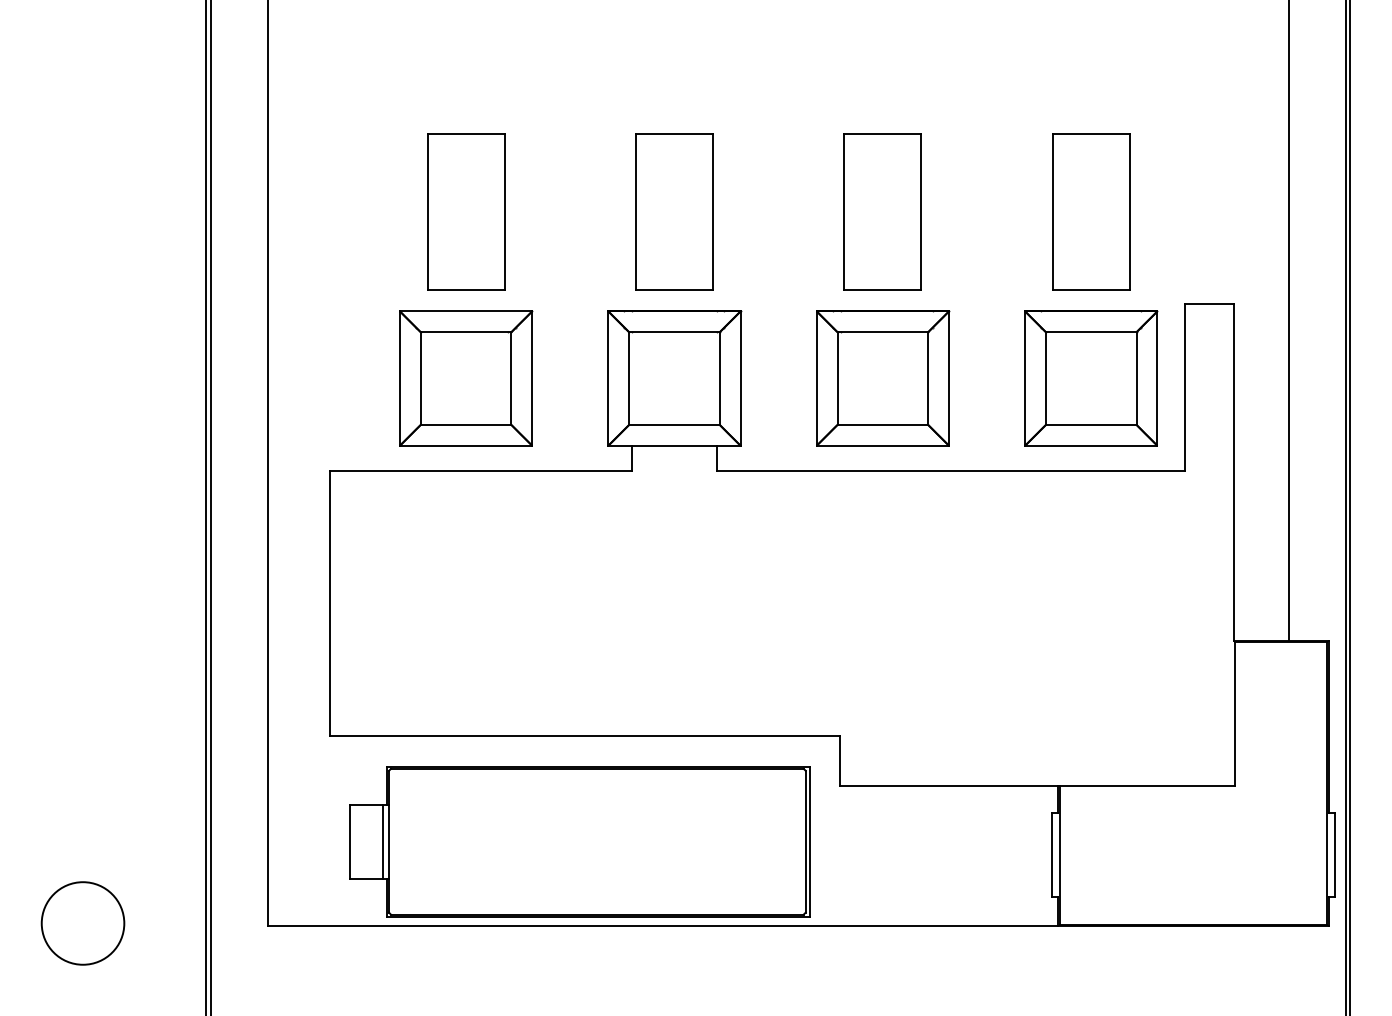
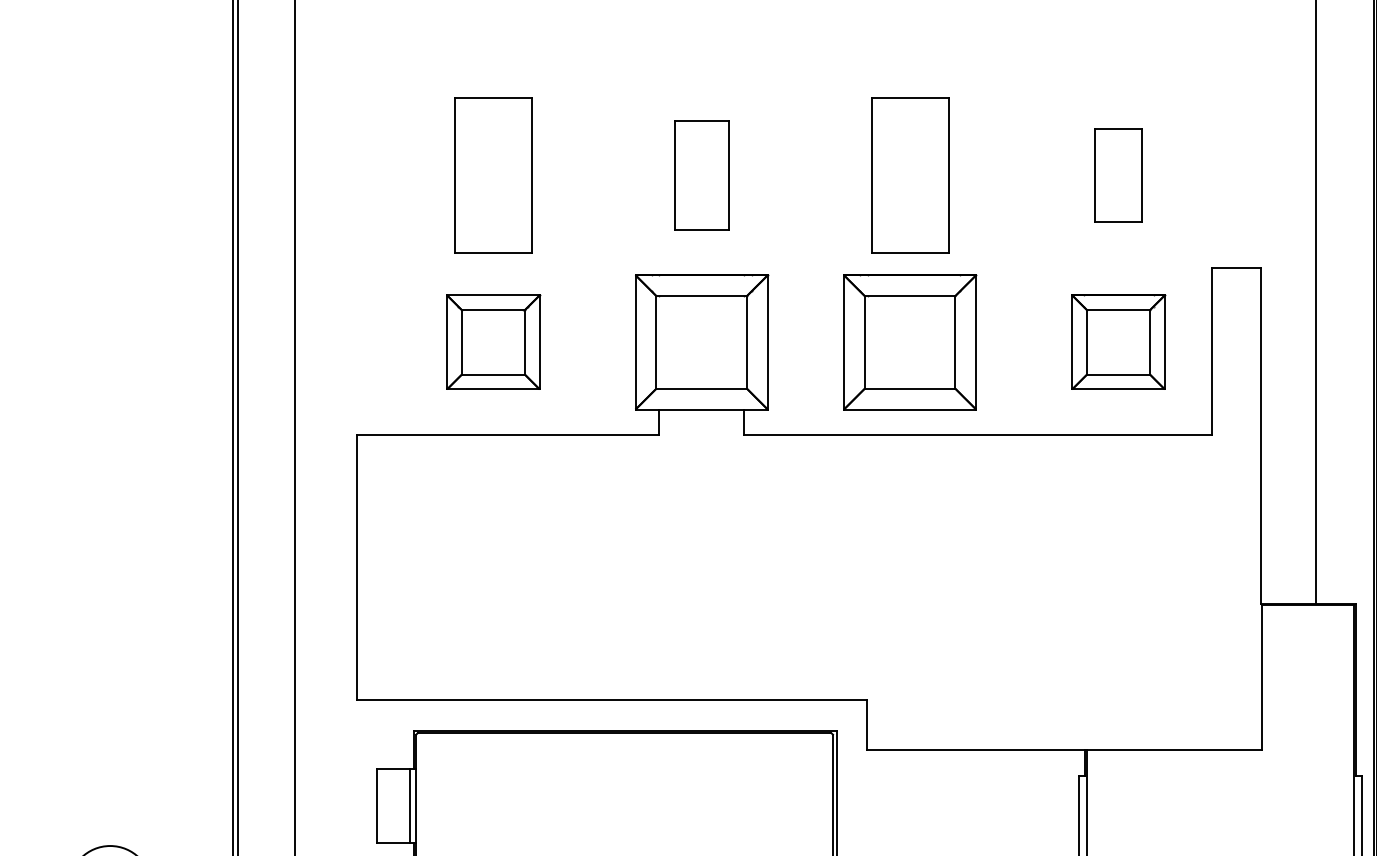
part: (674, 211) -> (701, 175), size x0.7
part: (1091, 211) -> (1118, 175), size x0.6
part: (466, 378) -> (493, 342), size x0.7
part: (1091, 378) -> (1118, 342), size x0.7

